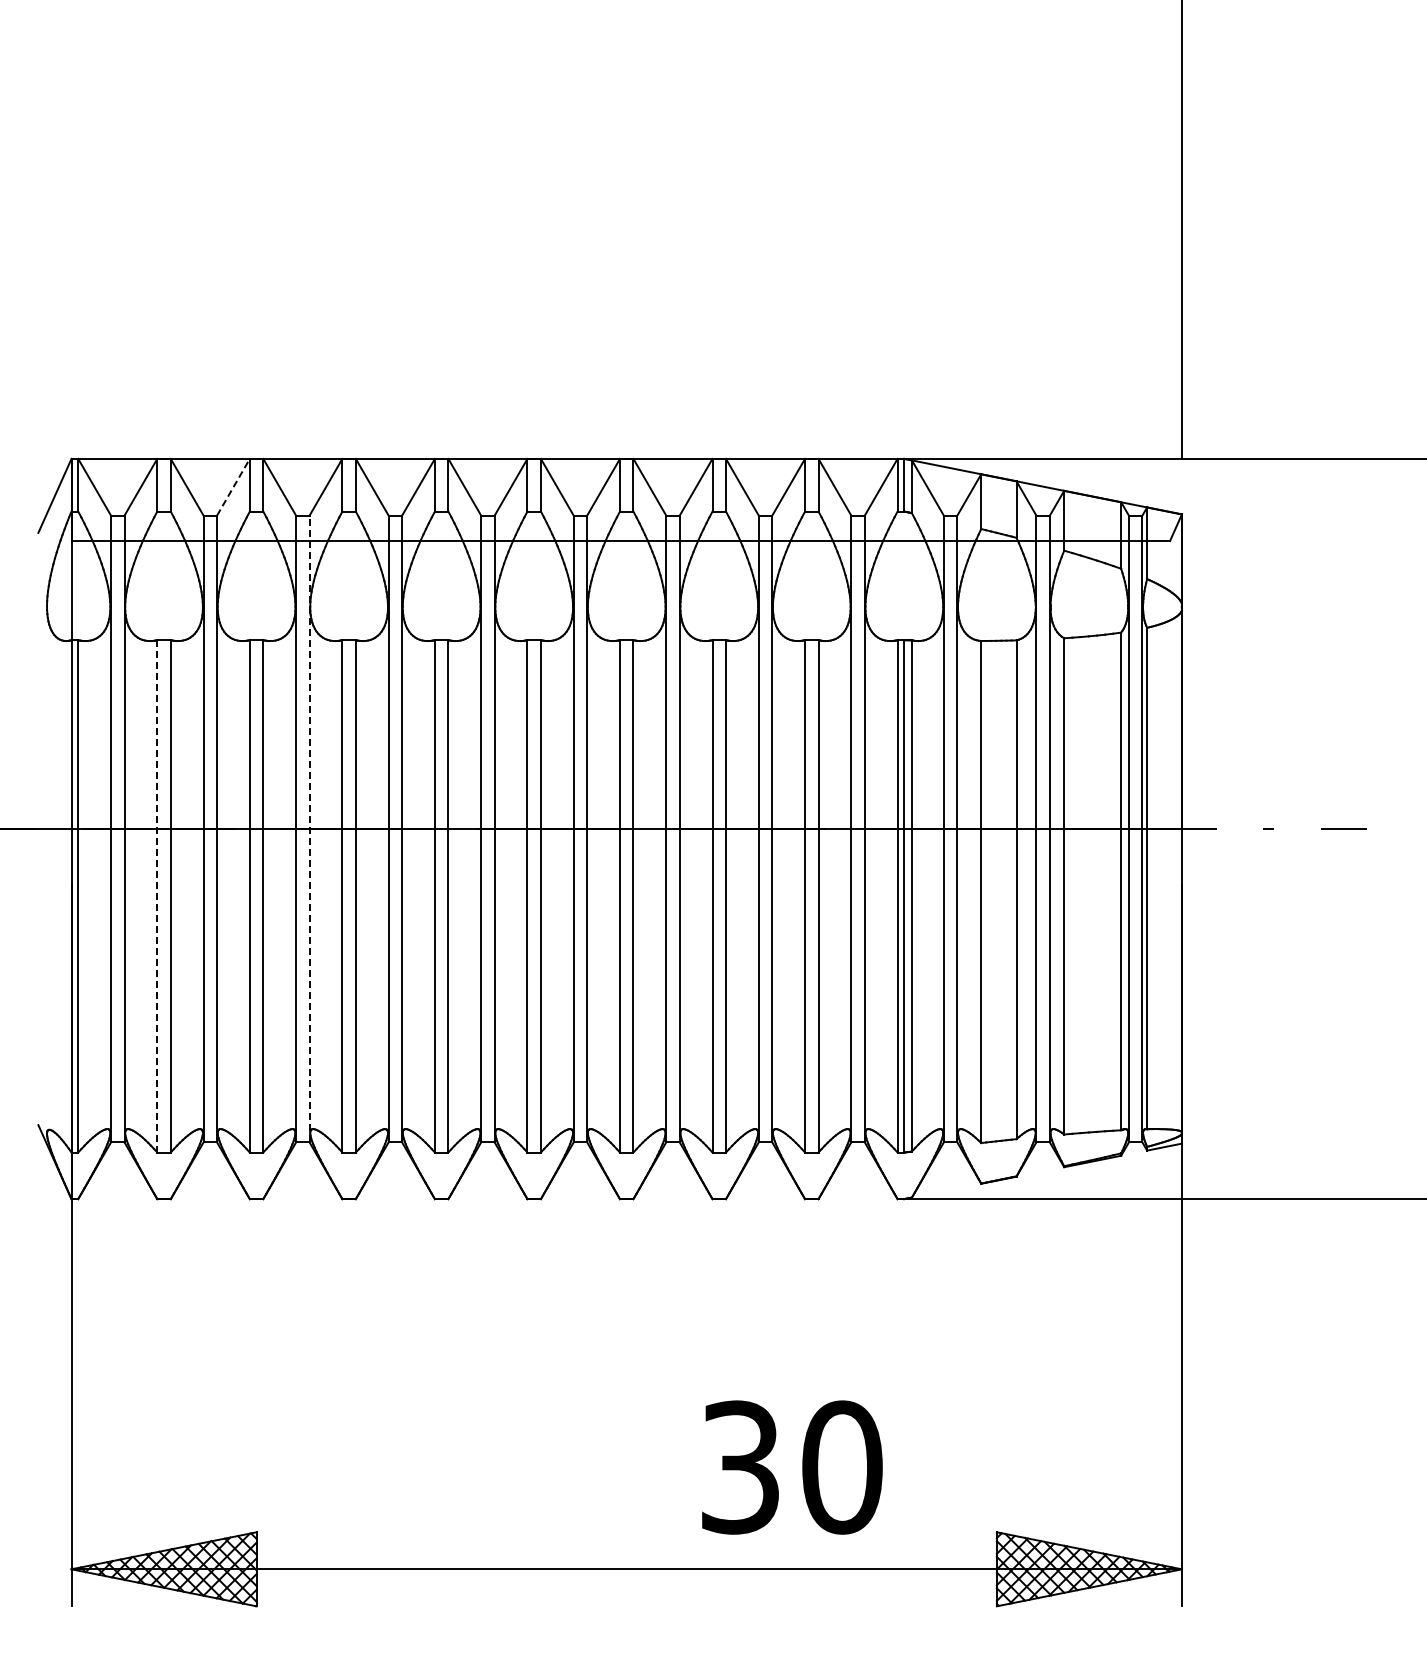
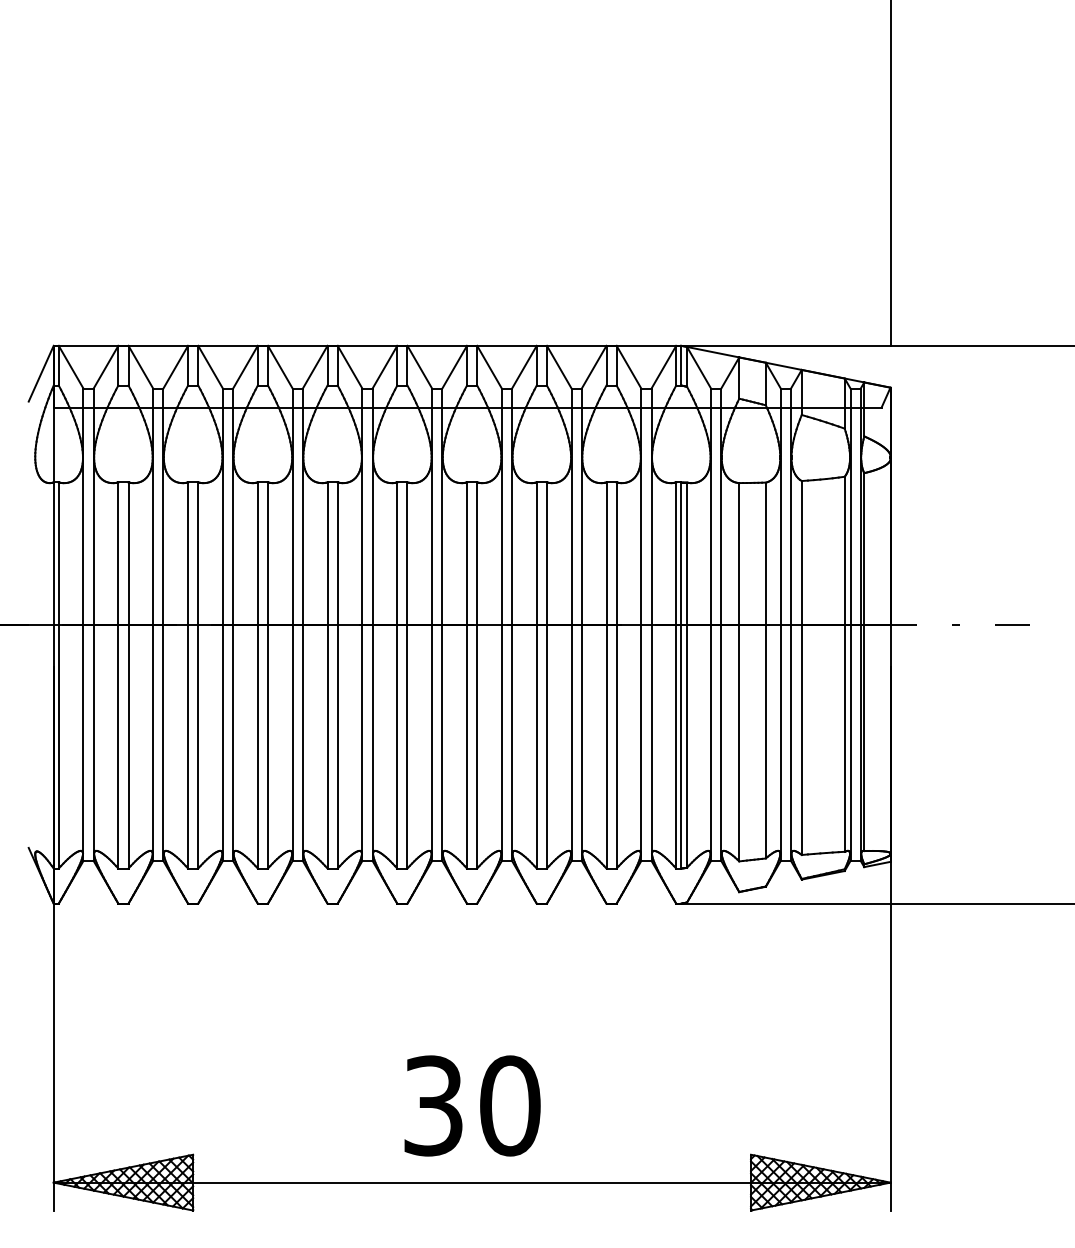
line: (233, 487) -> (175, 367), dashed -> solid
line: (309, 828) -> (233, 624), dashed -> solid
line: (157, 895) -> (118, 674), dashed -> solid
text: (792, 1467) -> (472, 1105), moved

